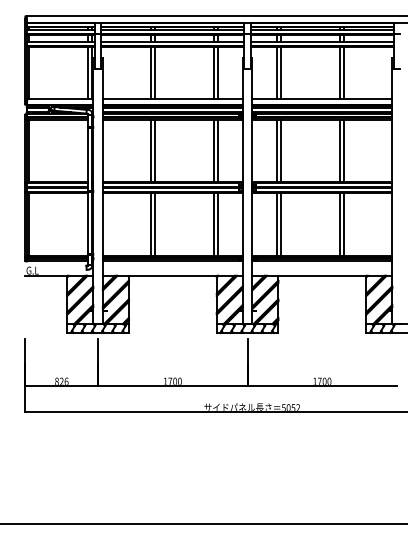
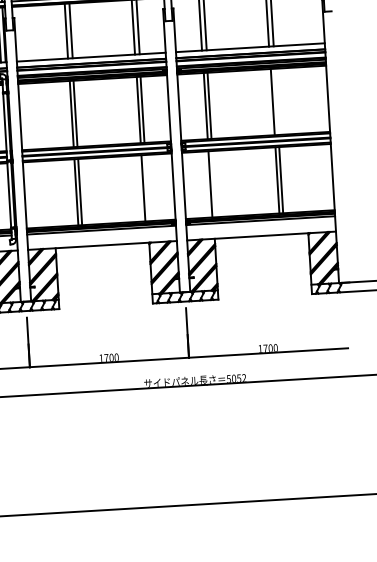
line: (343, 150) -> (276, 101), removed
line: (217, 224) -> (146, 188), removed
line: (280, 224) -> (213, 184), removed

